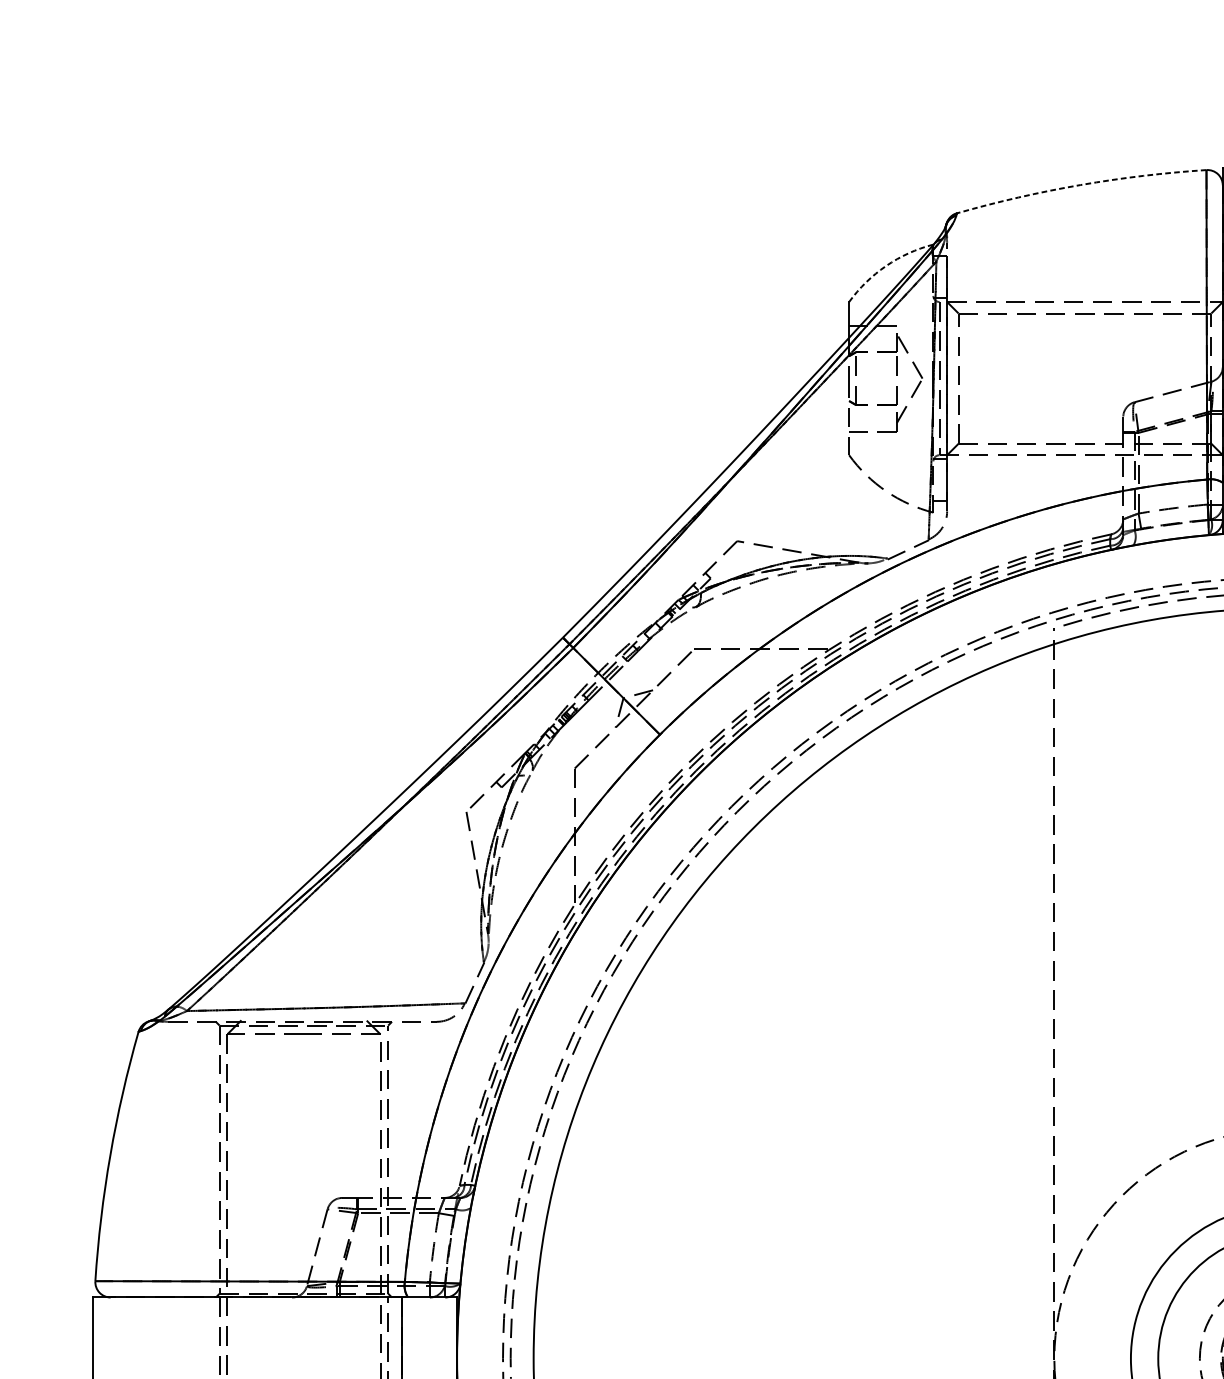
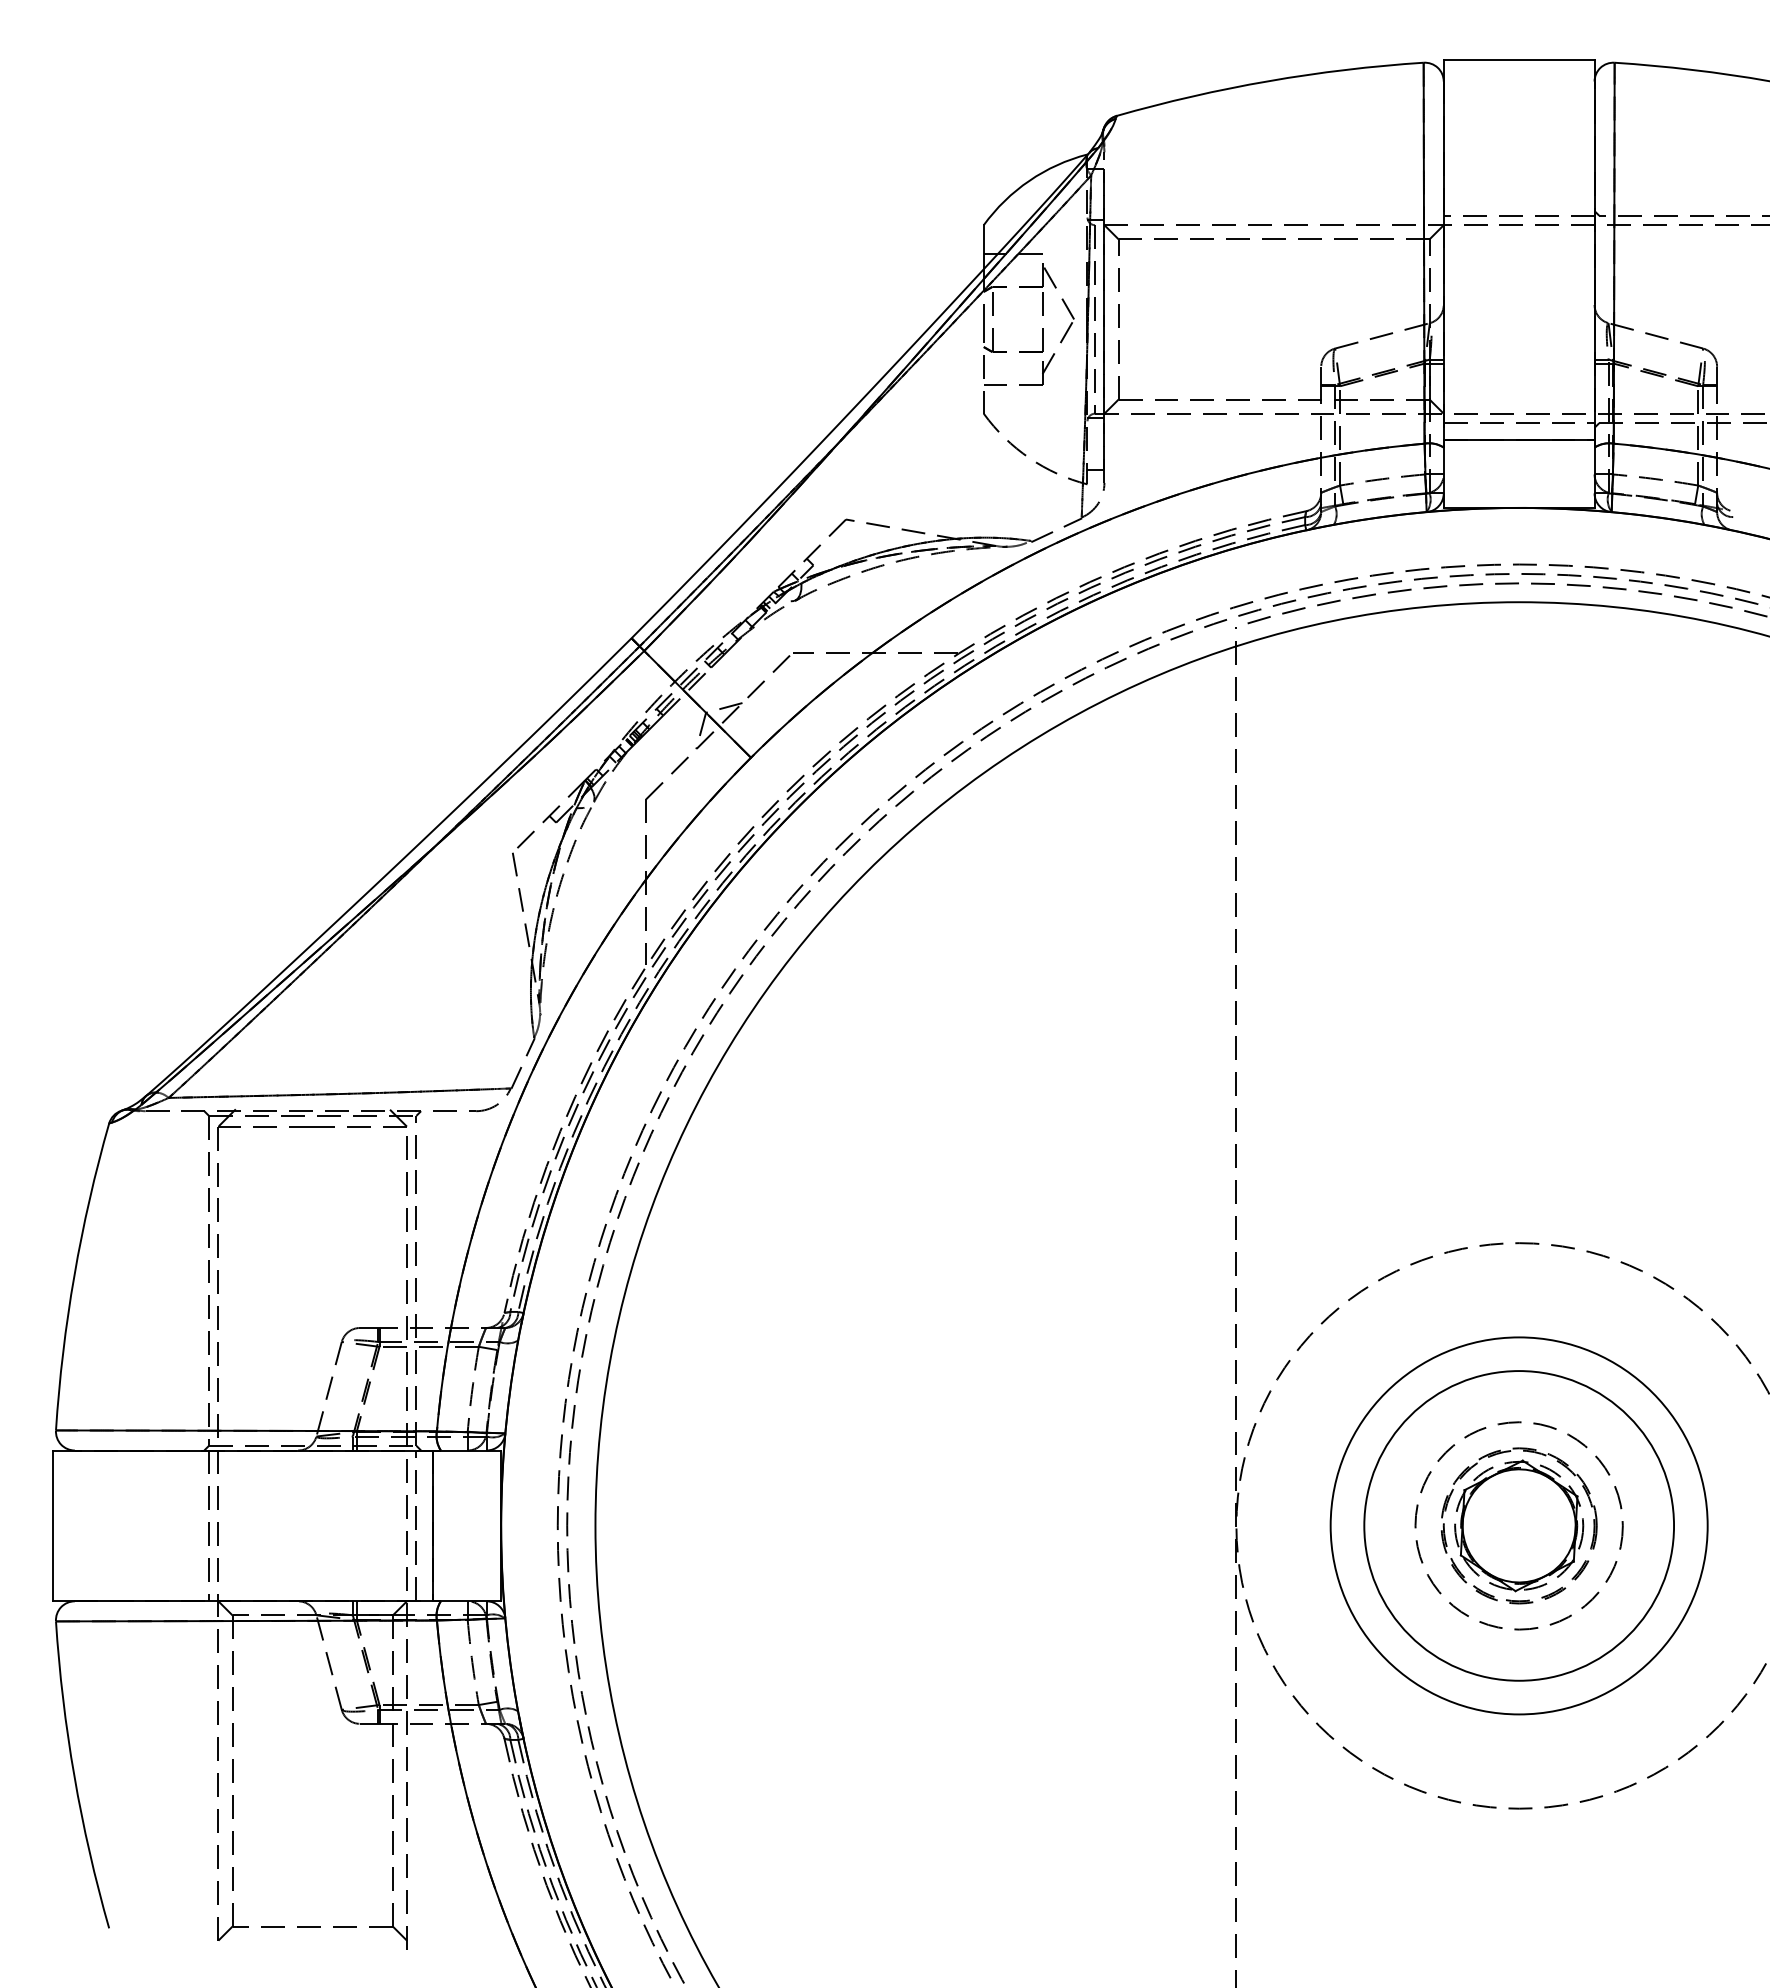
arc: (1080, 185) -> (1268, 81), dashed -> solid
arc: (886, 265) -> (1029, 180), dashed -> solid

